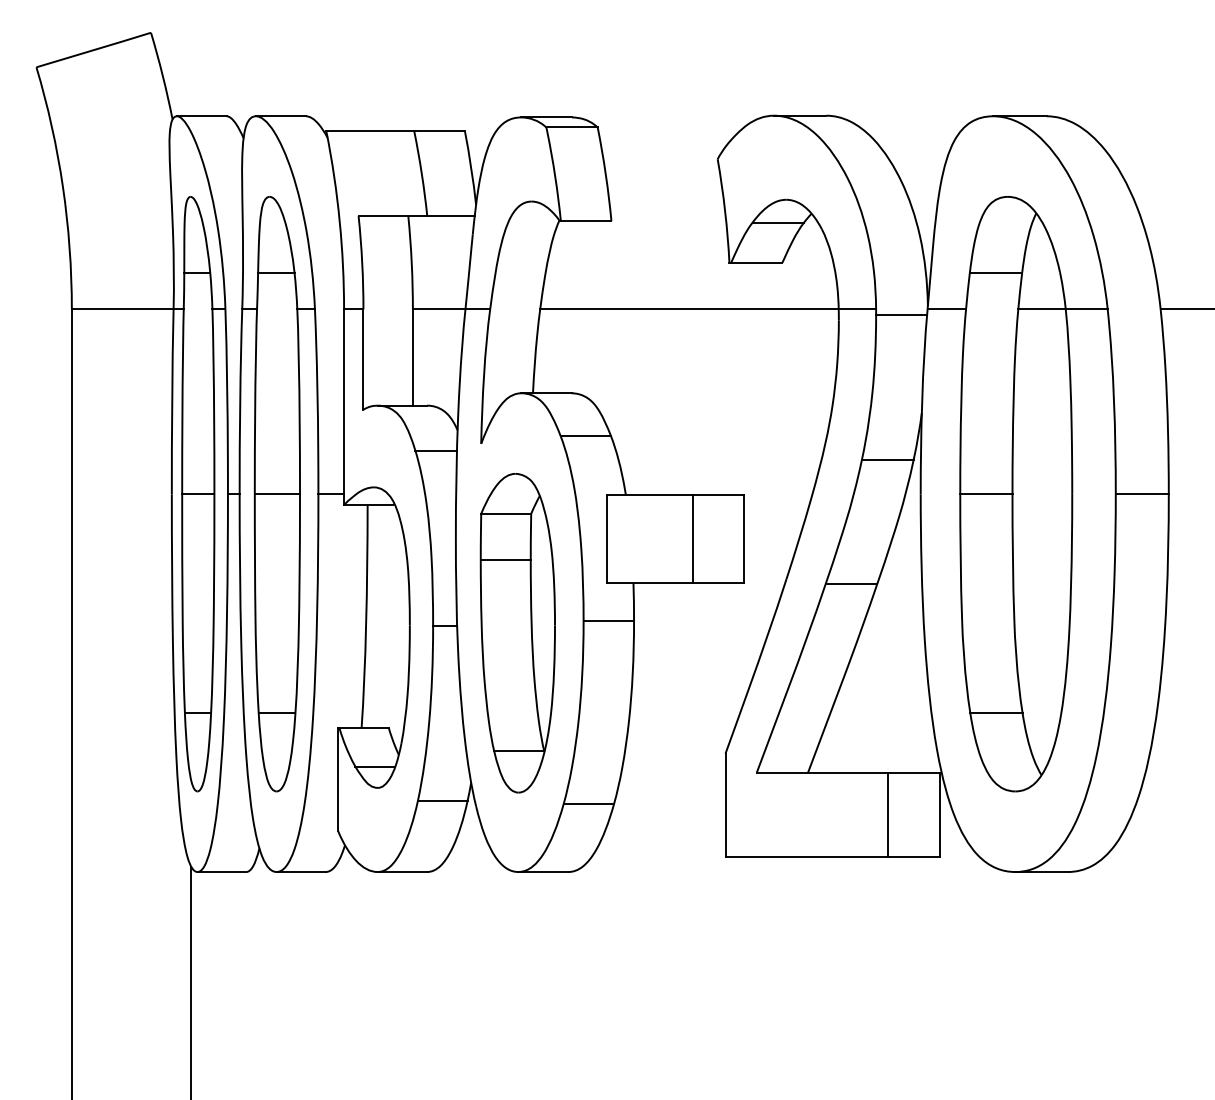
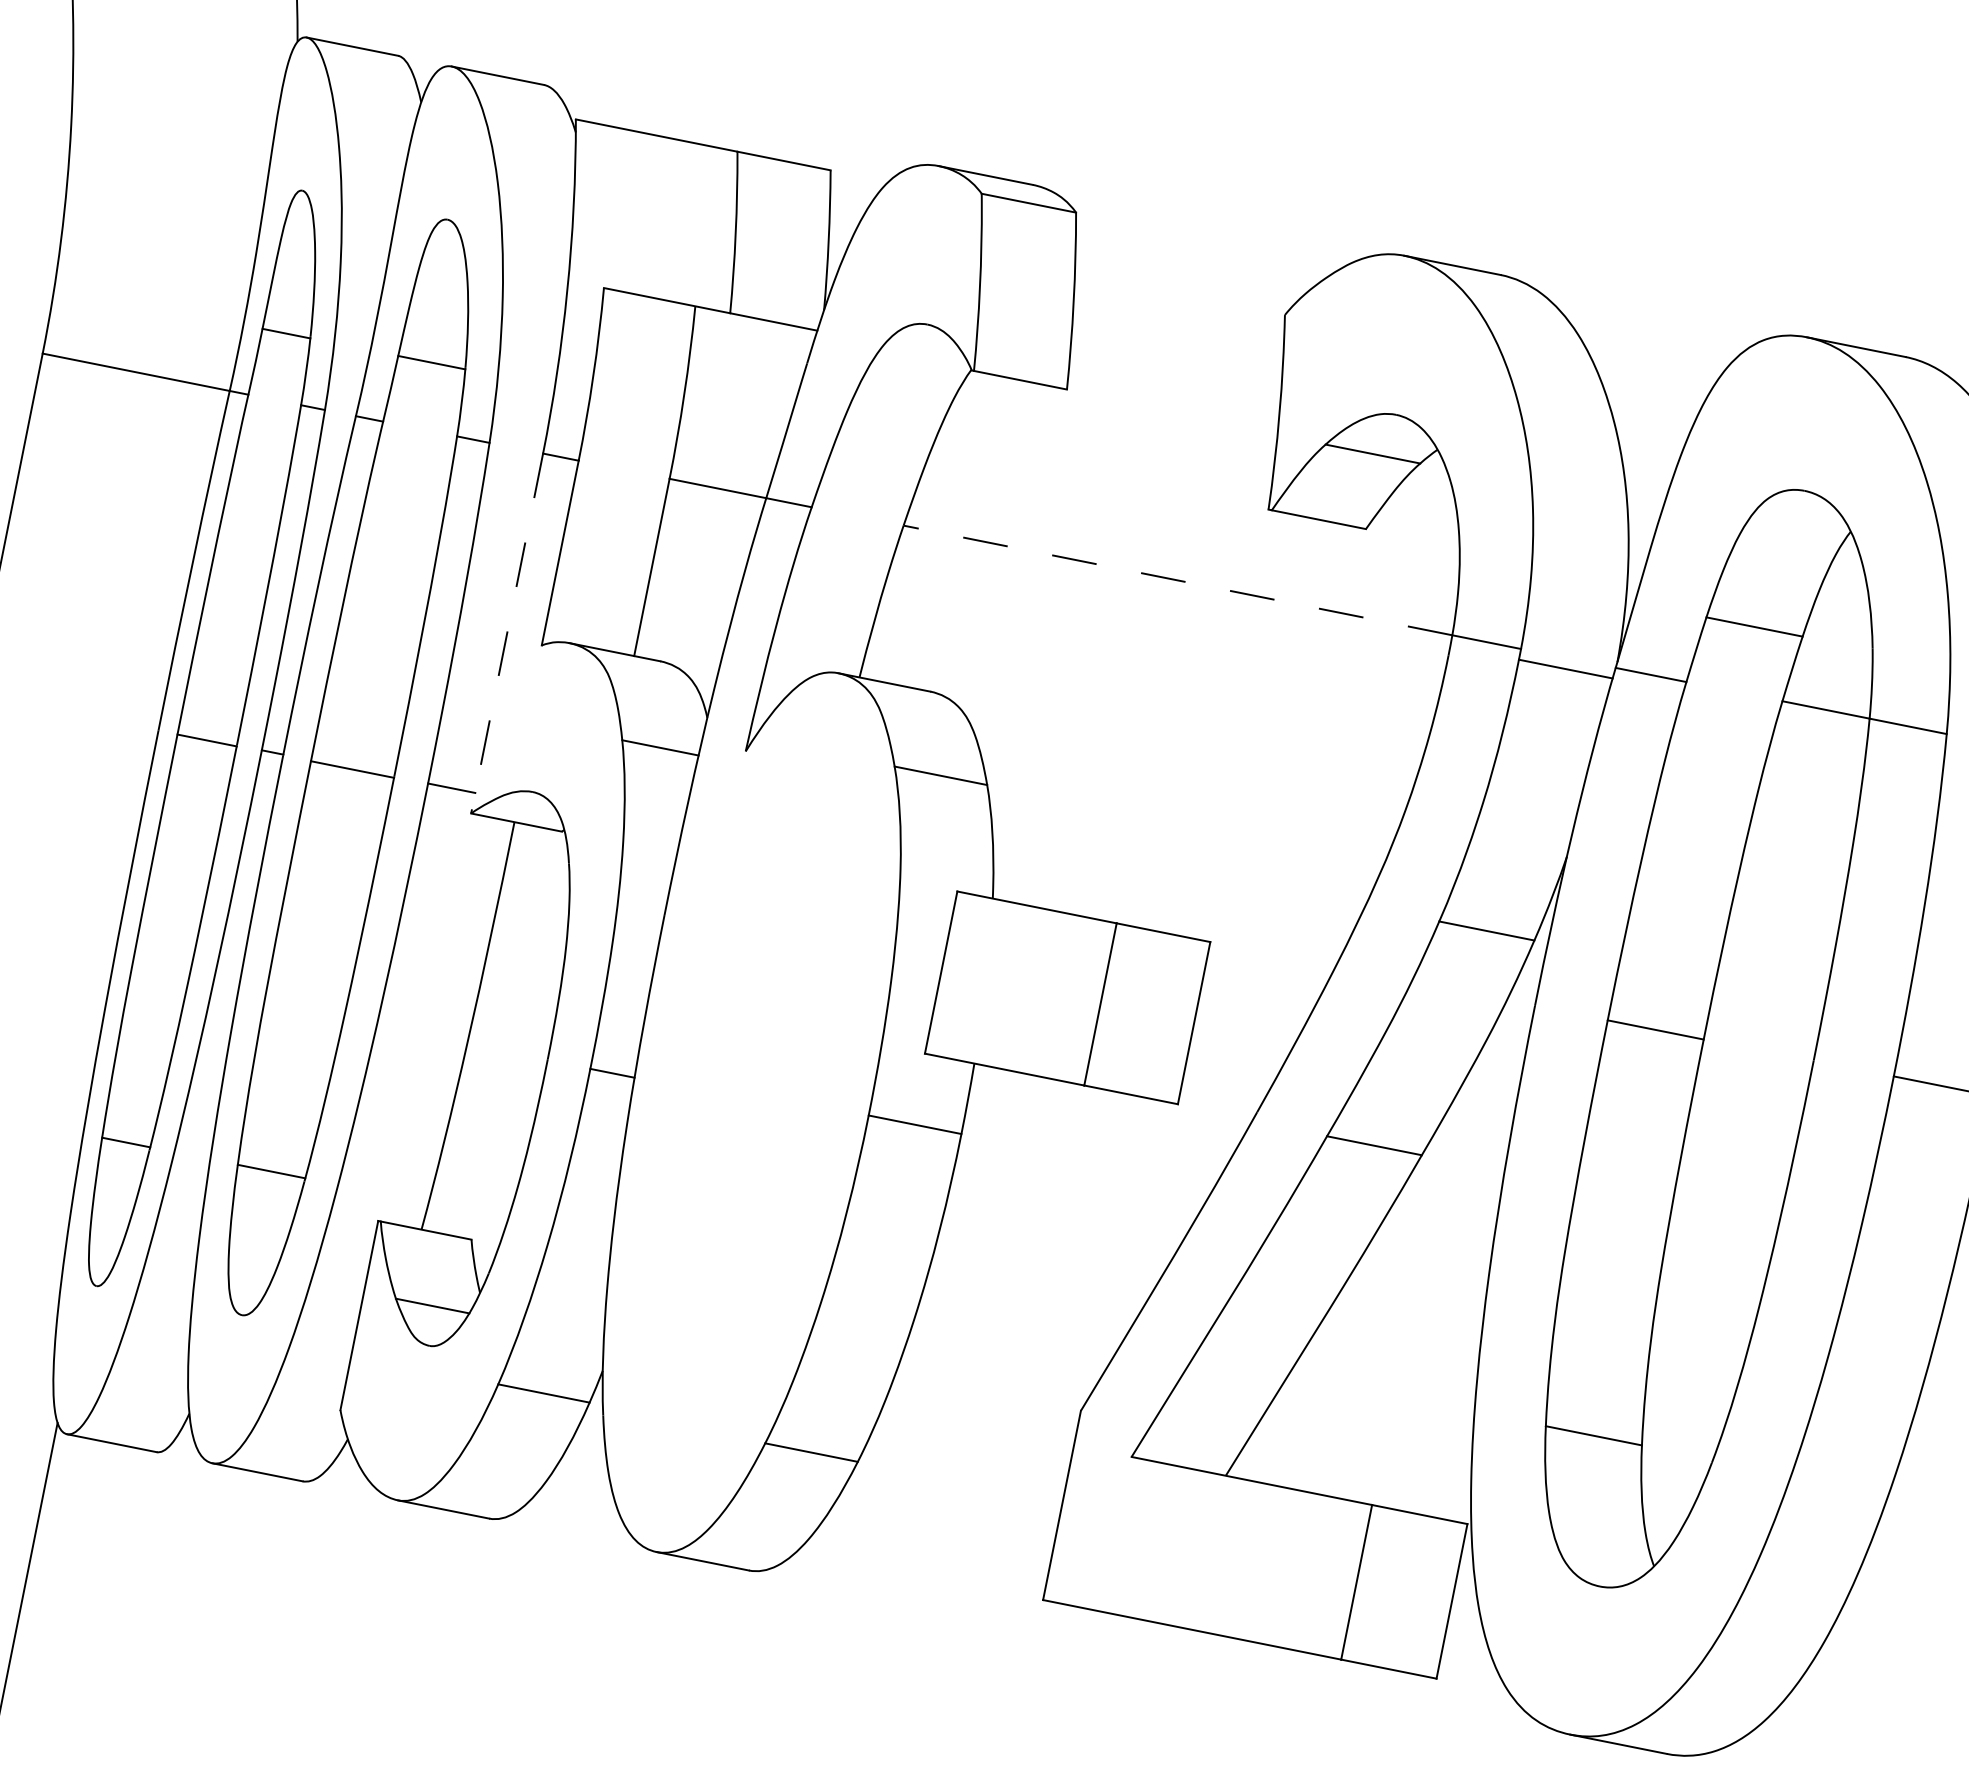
line: (688, 309) -> (1176, 580), solid -> dashed
line: (344, 407) -> (507, 634), solid -> dashed
part: (517, 633) -> (742, 1113), removed

